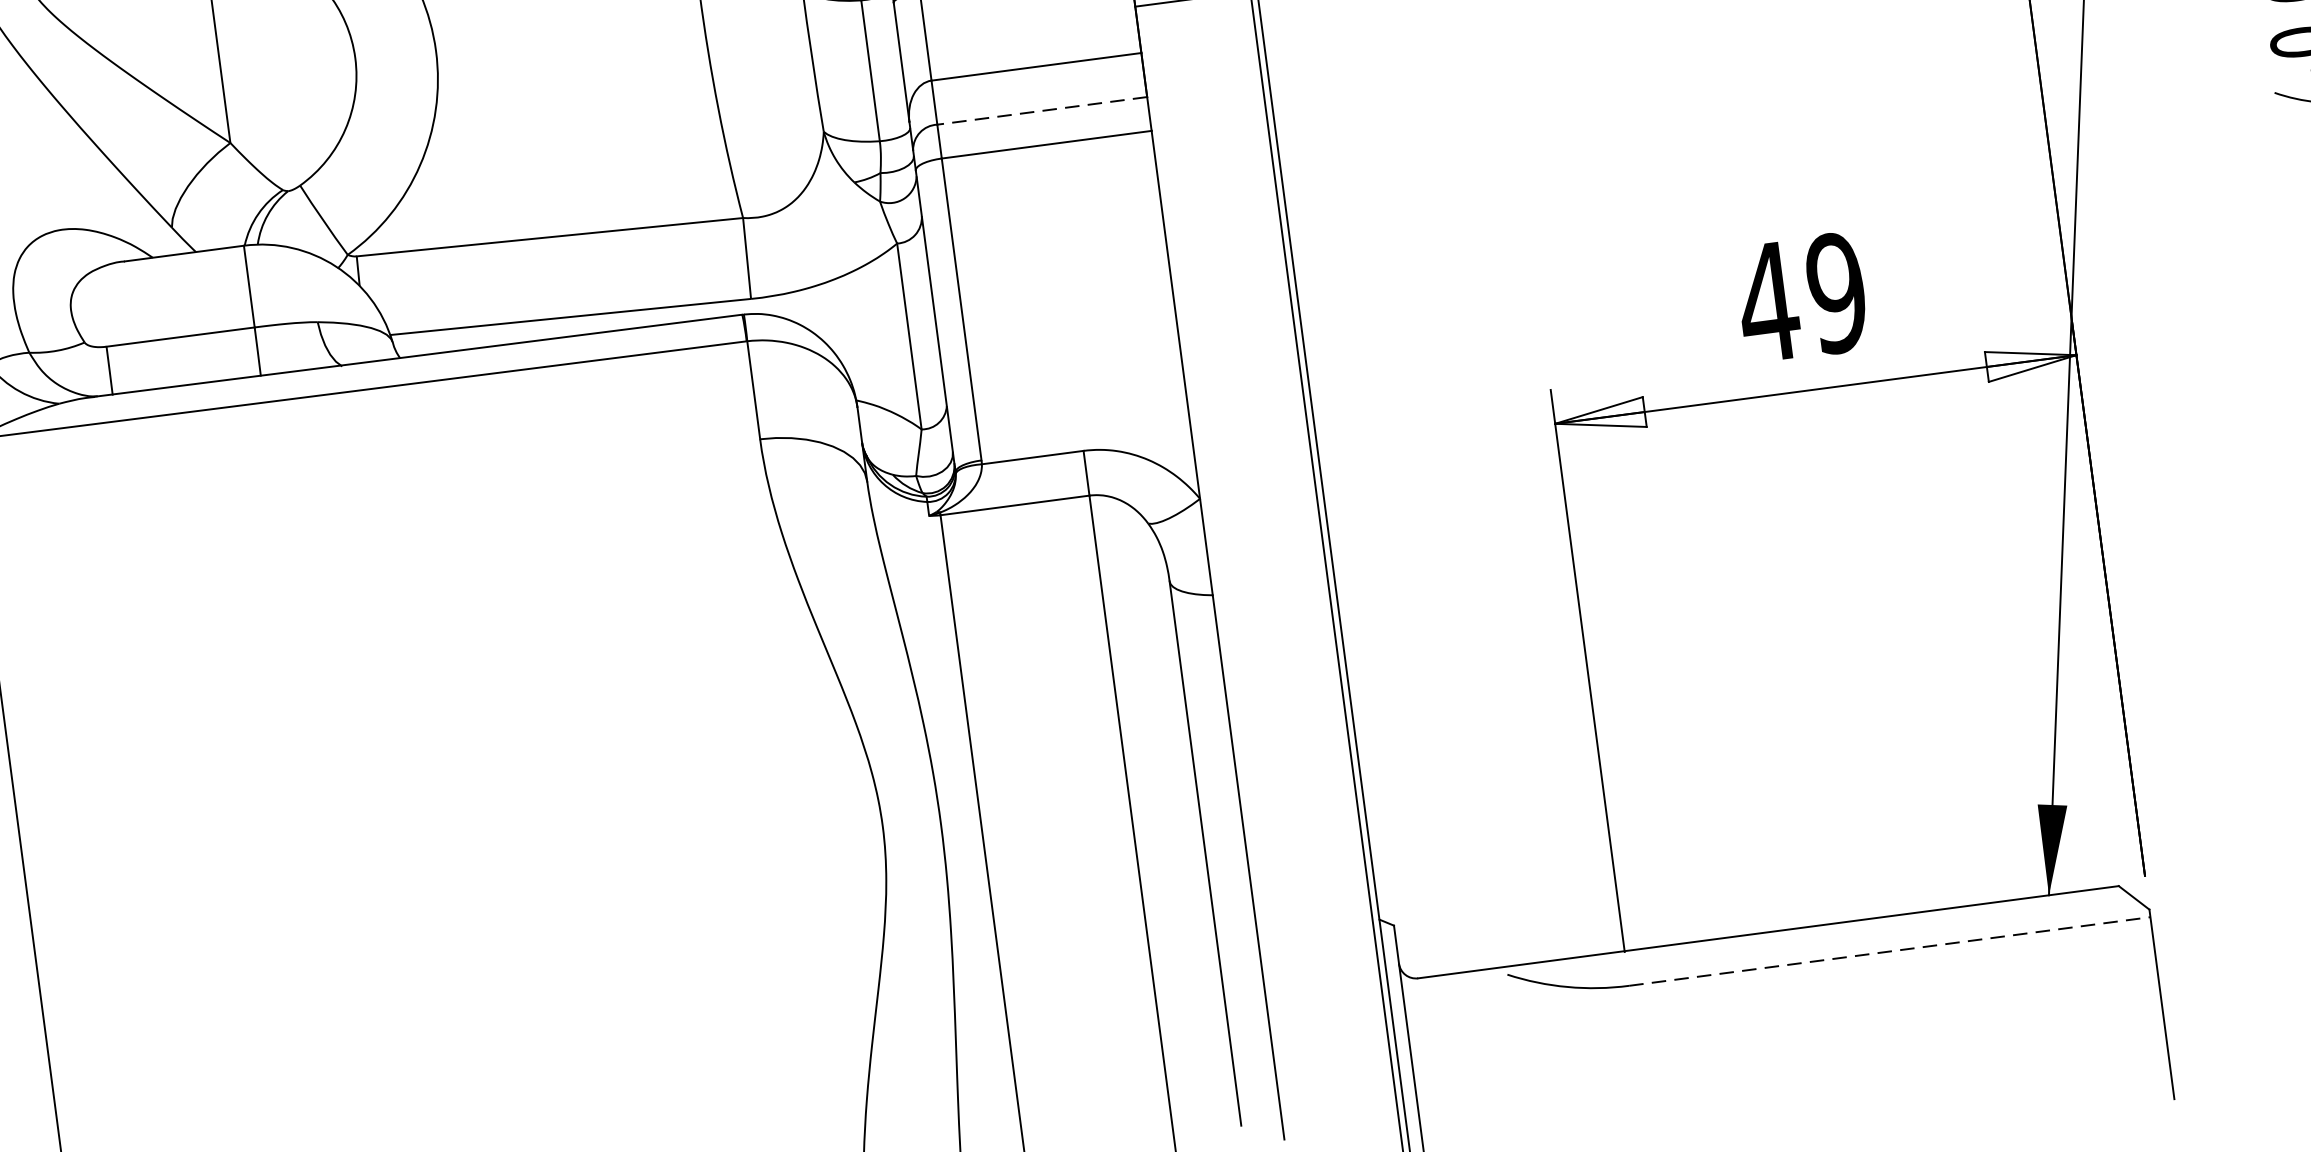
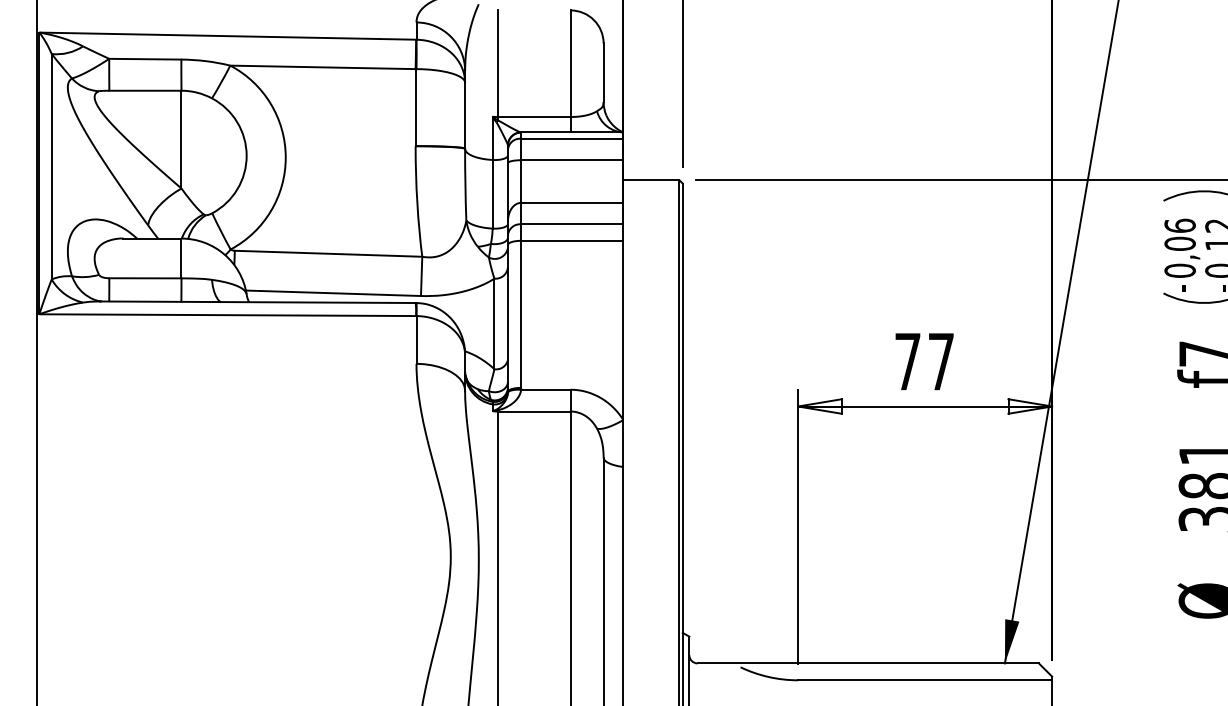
line: (1040, 111) -> (571, 224), dashed -> solid
text: (1802, 297) -> (924, 361), 49 -> 77
line: (1890, 951) -> (925, 680), dashed -> solid

